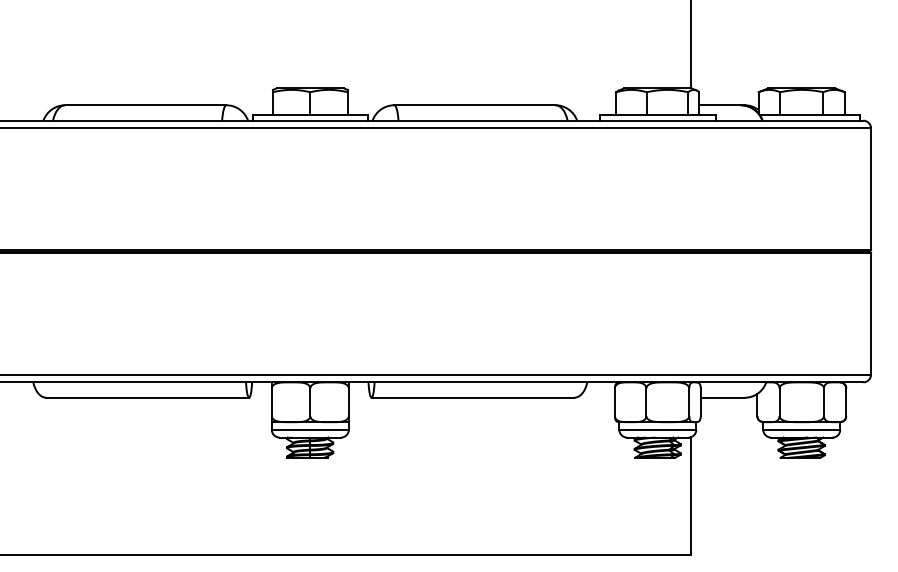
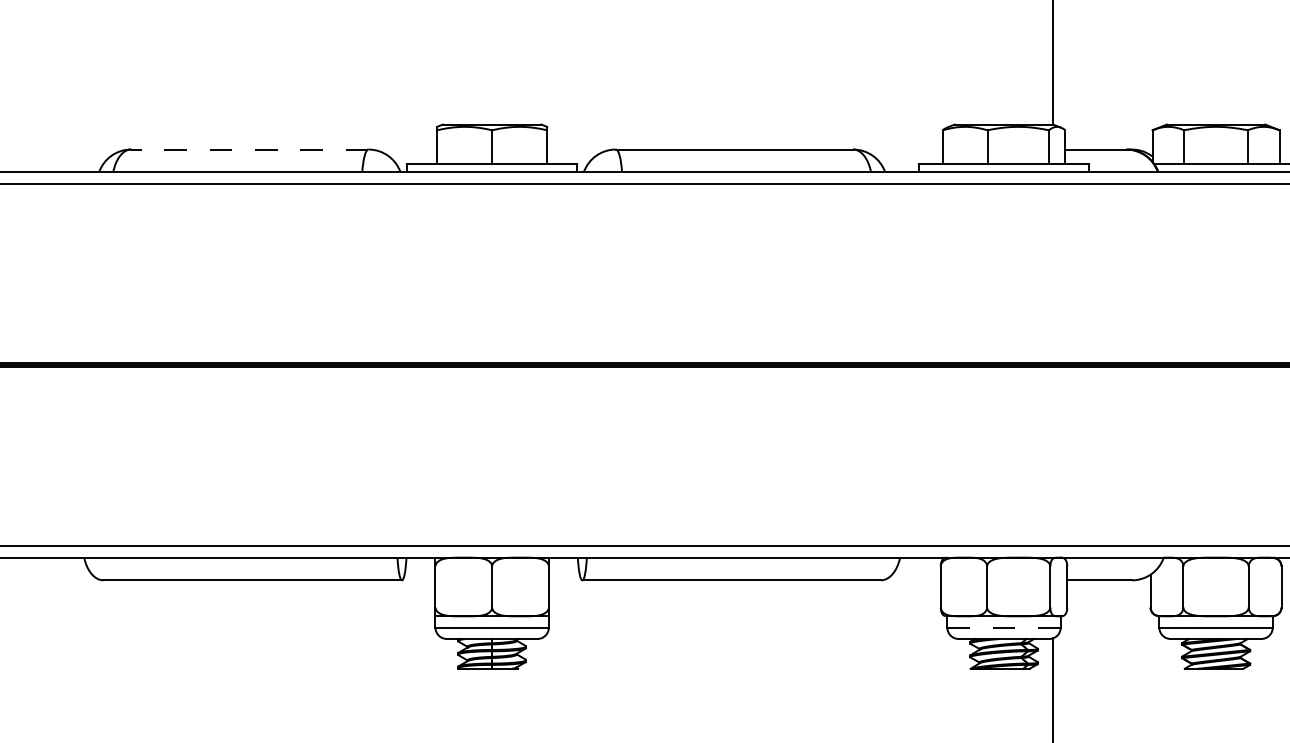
line: (145, 105) -> (249, 149), solid -> dashed
line: (658, 429) -> (1005, 627), solid -> dashed

